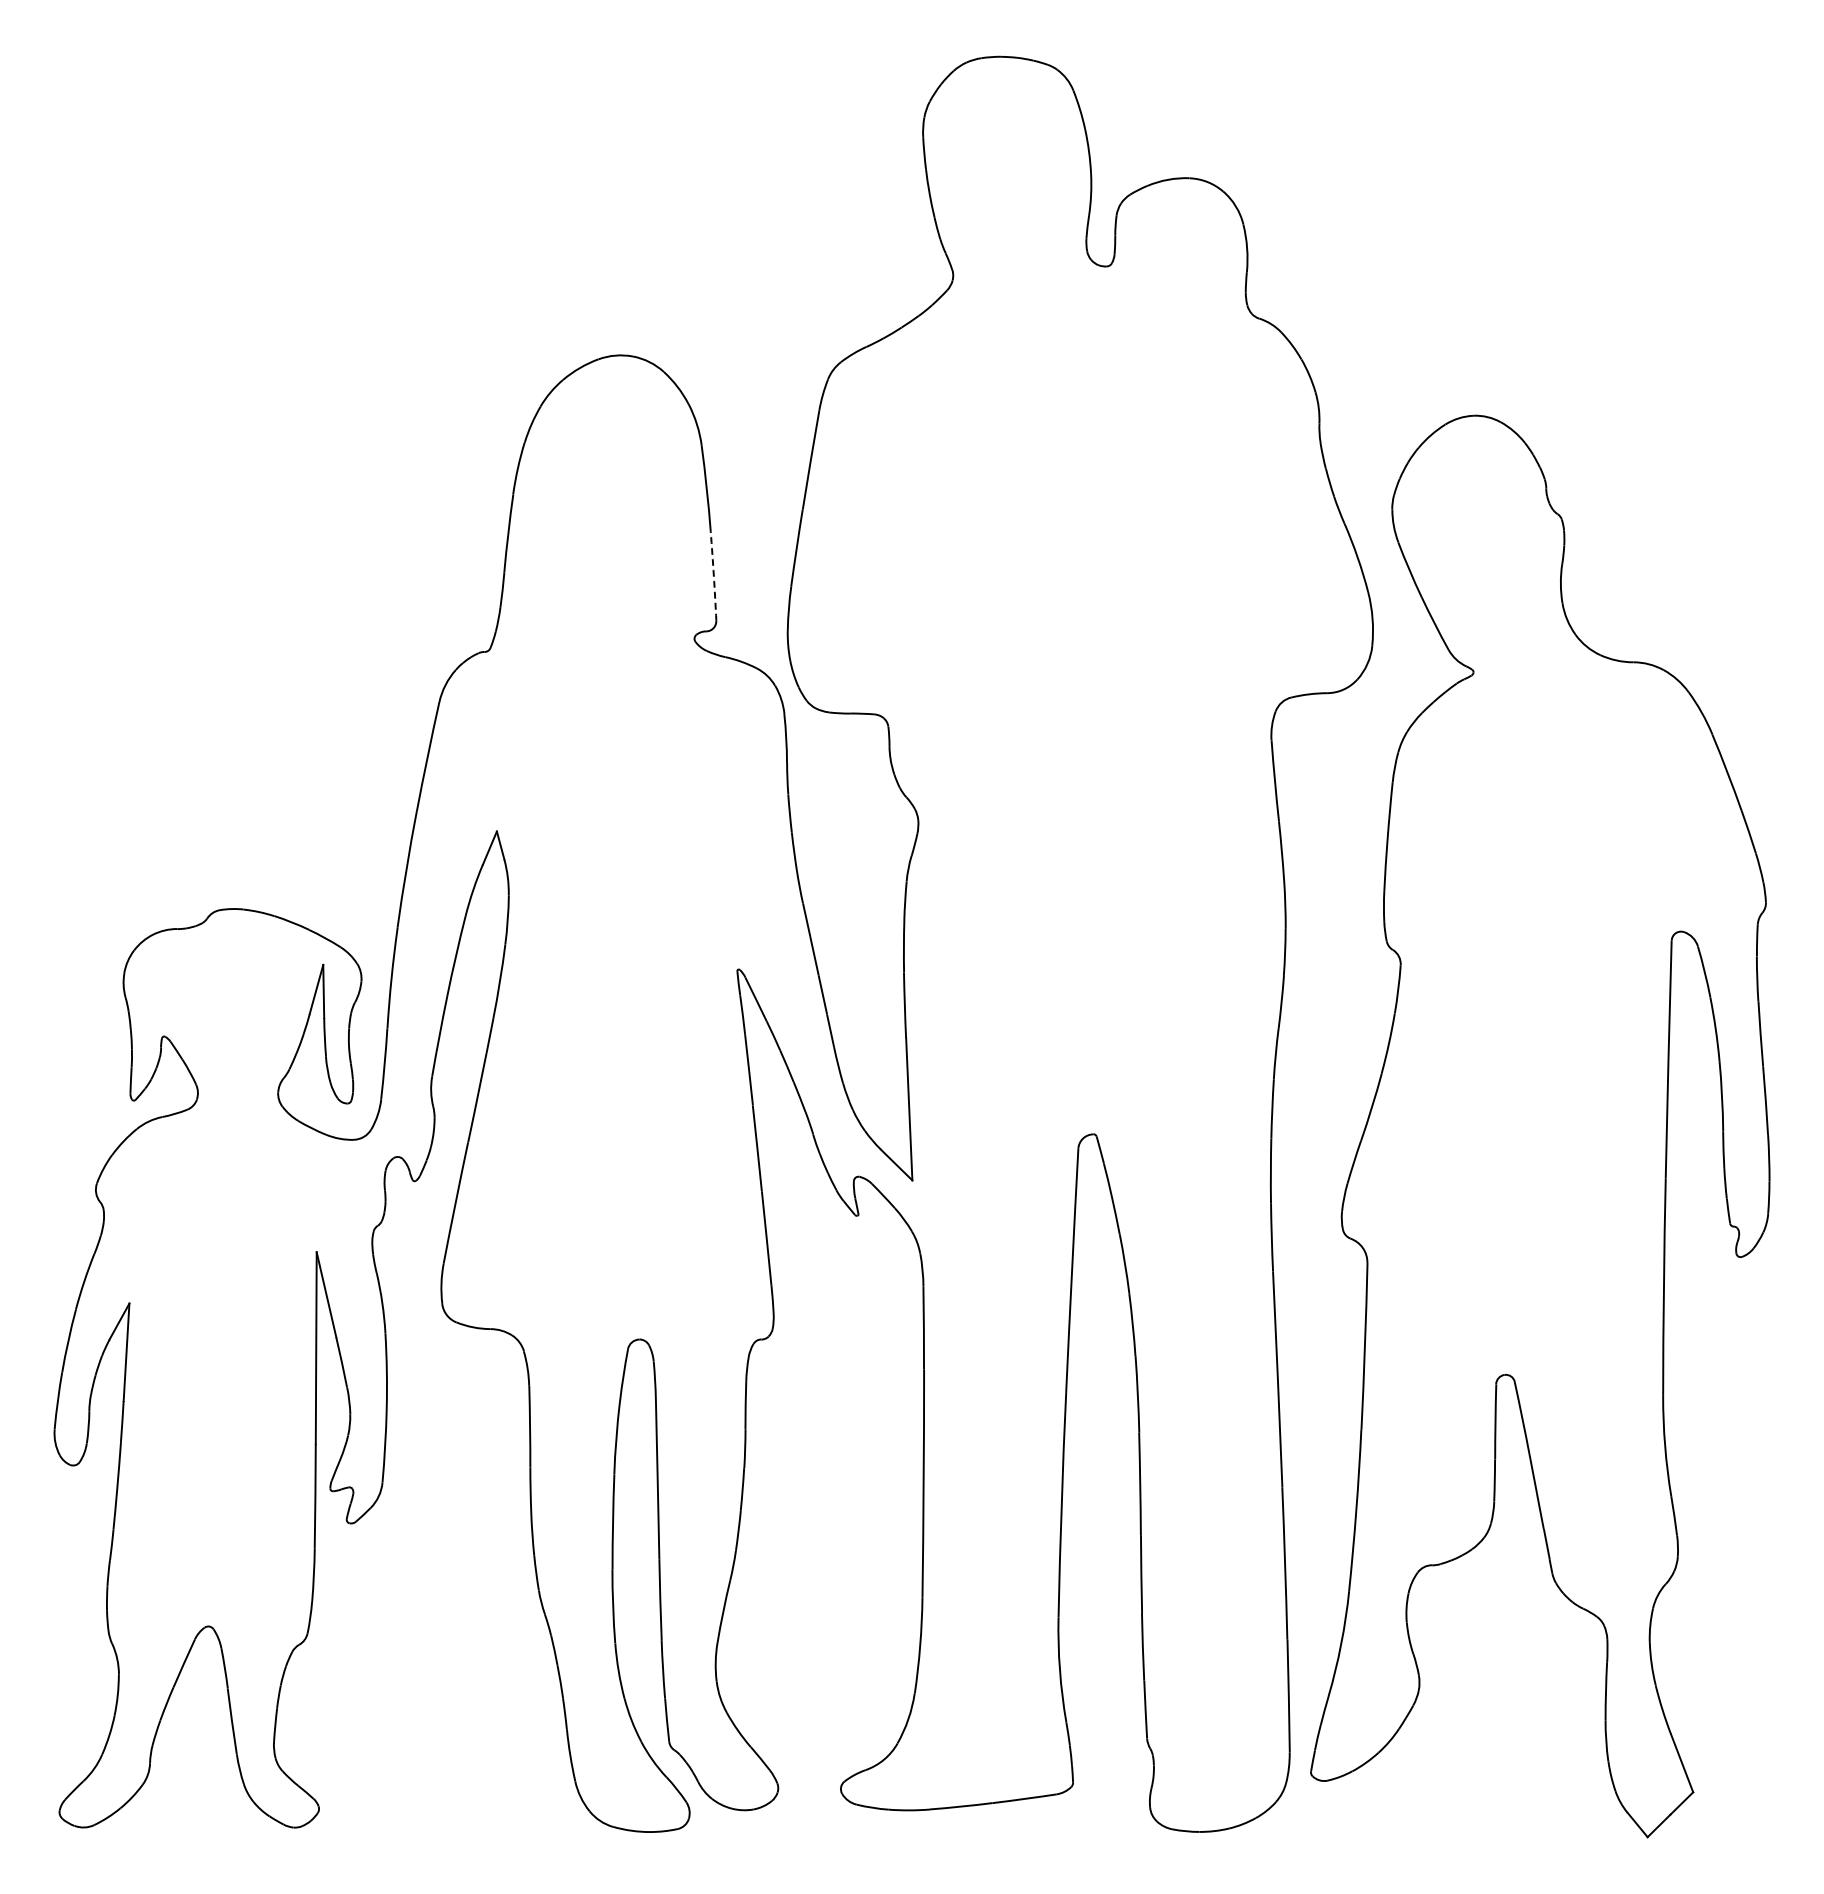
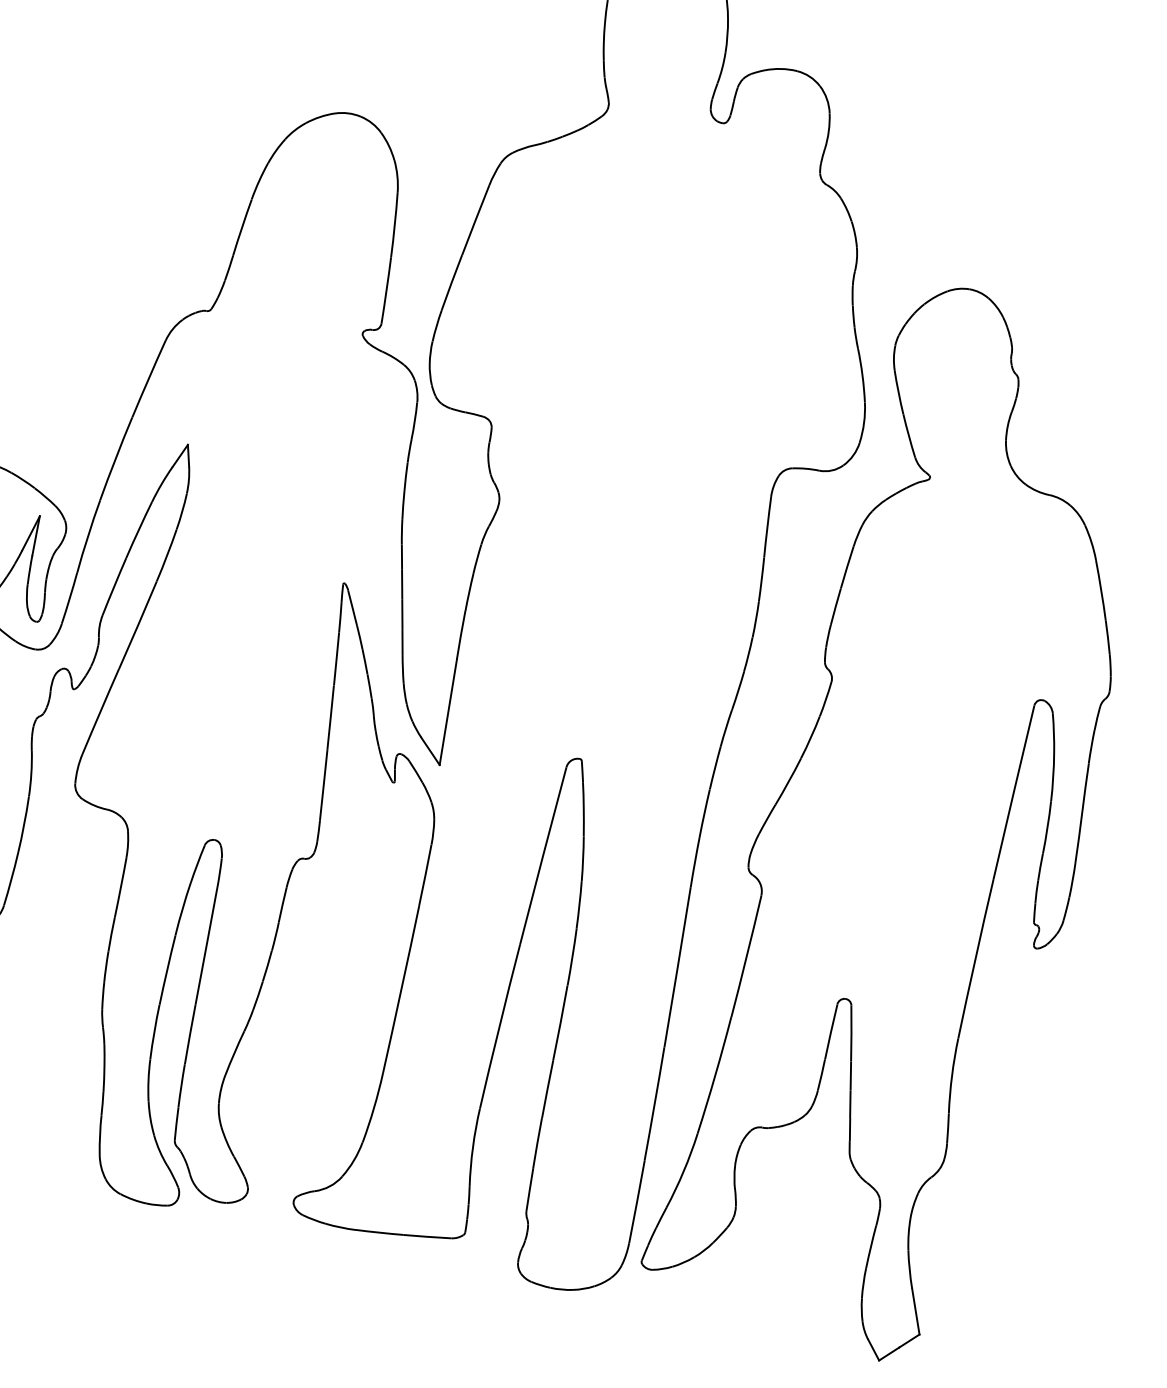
arc: (713, 576) -> (386, 290), dashed -> solid

